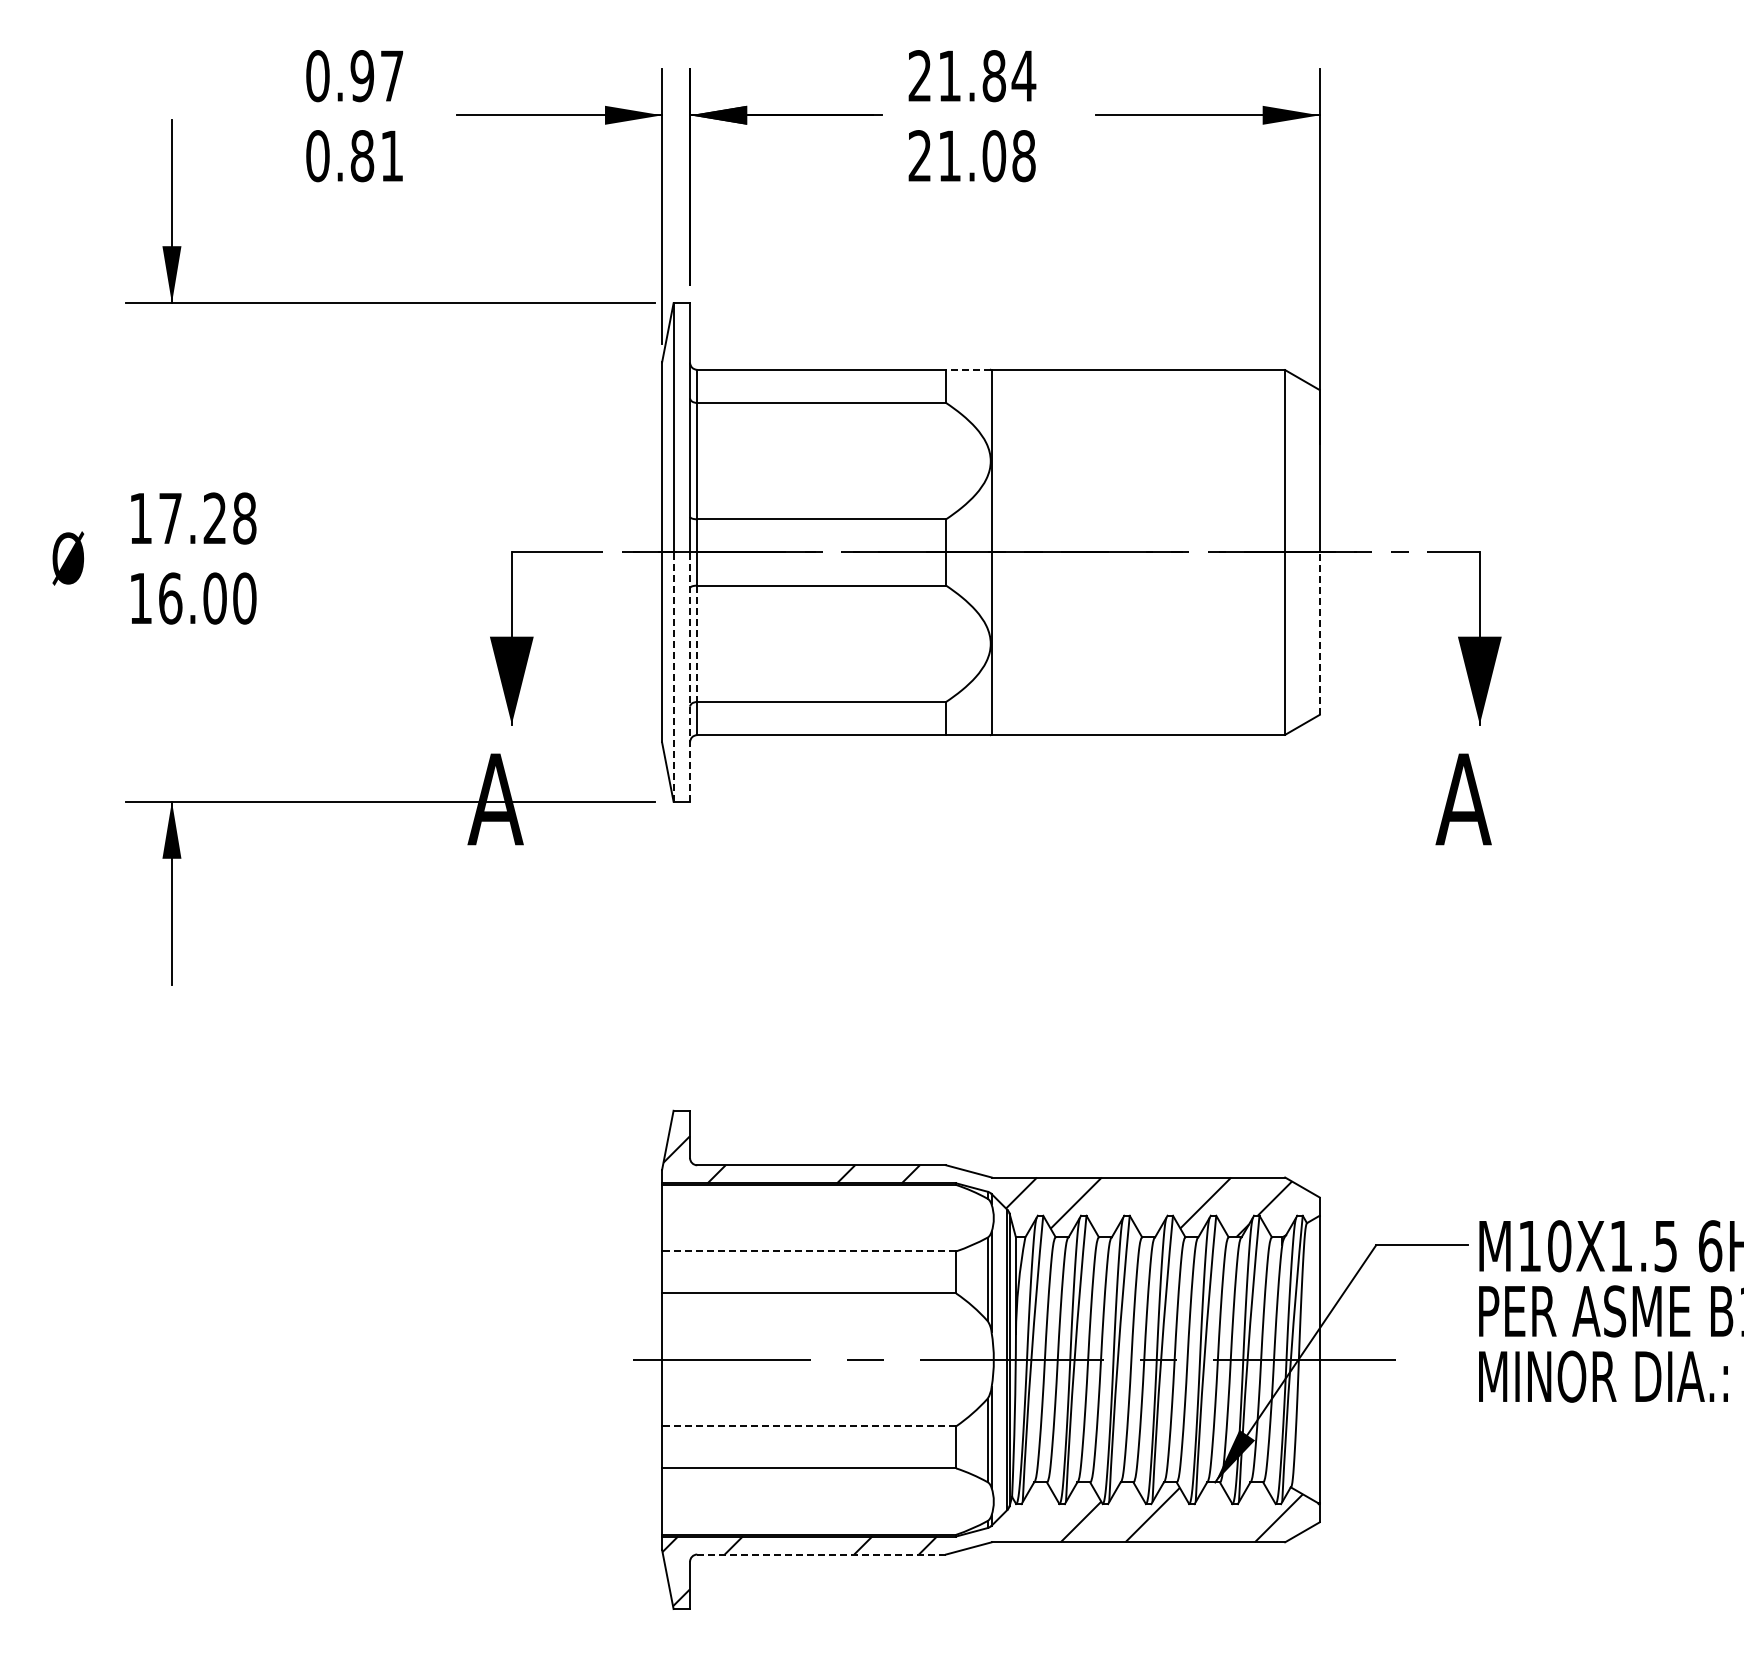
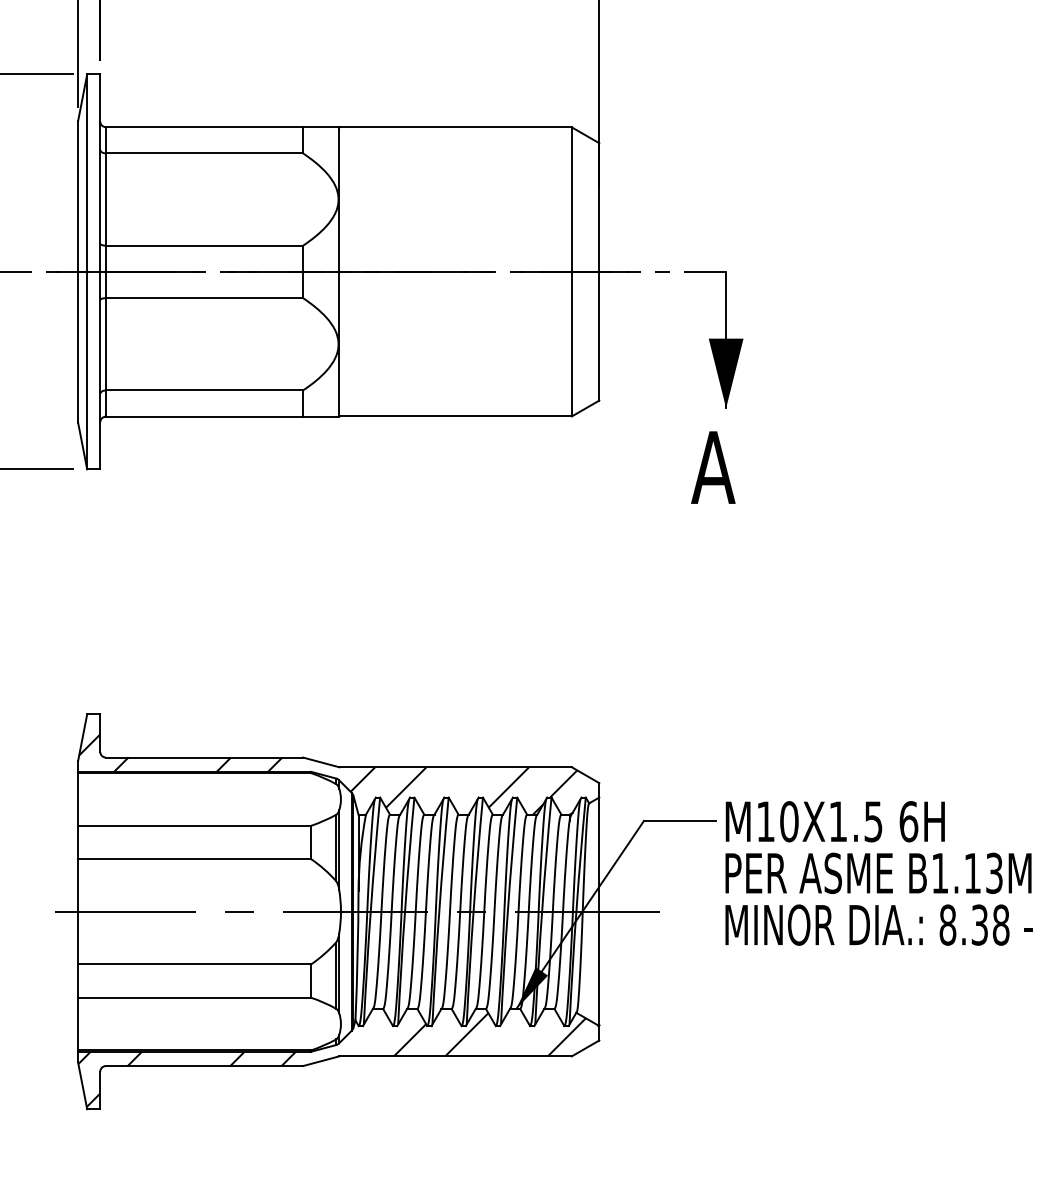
line: (967, 369) -> (320, 126), dashed -> solid
line: (1319, 633) -> (599, 336), dashed -> solid
line: (697, 644) -> (106, 344), dashed -> solid
line: (673, 677) -> (87, 371), dashed -> solid
line: (690, 677) -> (100, 371), dashed -> solid
line: (808, 1251) -> (194, 825), dashed -> solid
line: (808, 1426) -> (194, 964), dashed -> solid
line: (822, 1554) -> (205, 1066), dashed -> solid

